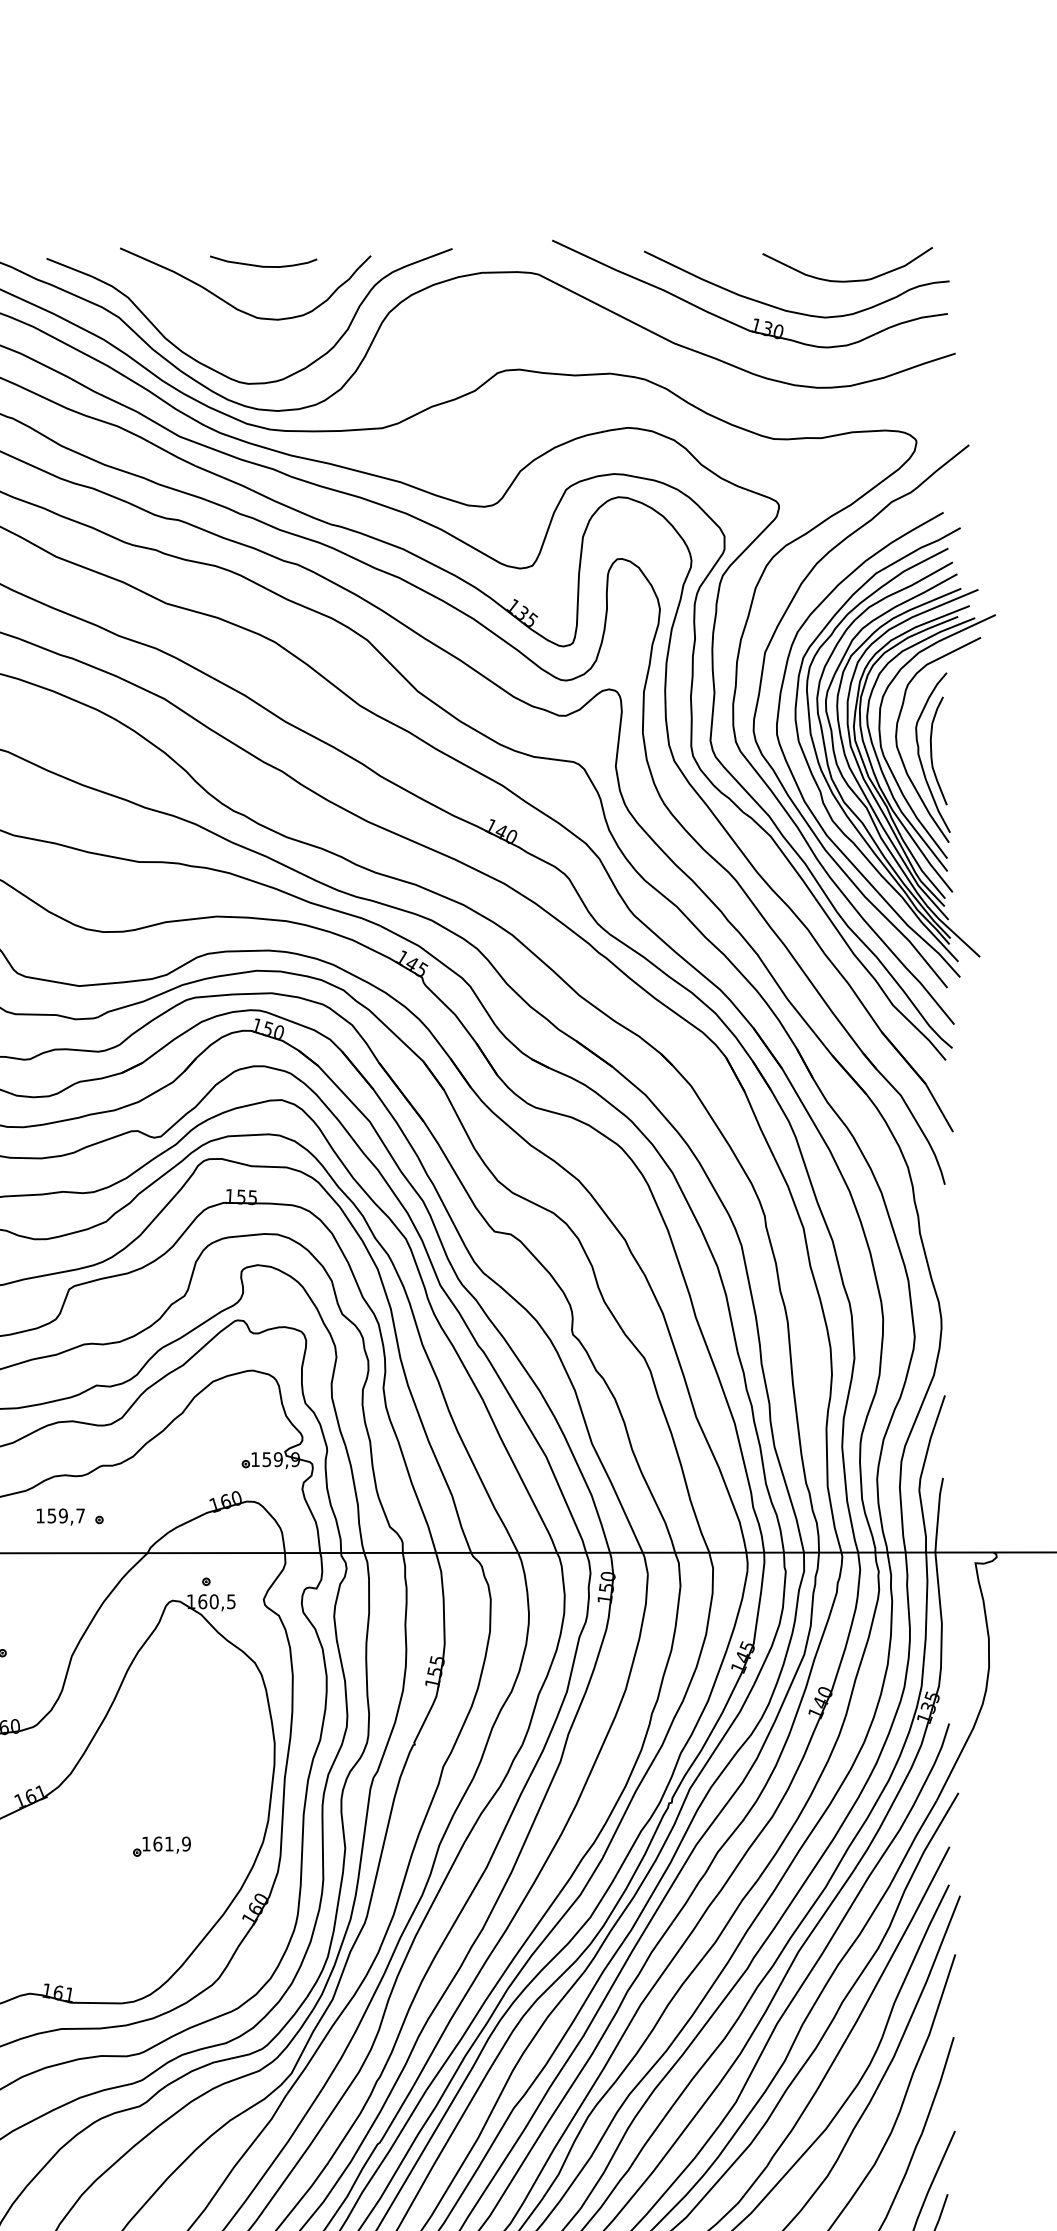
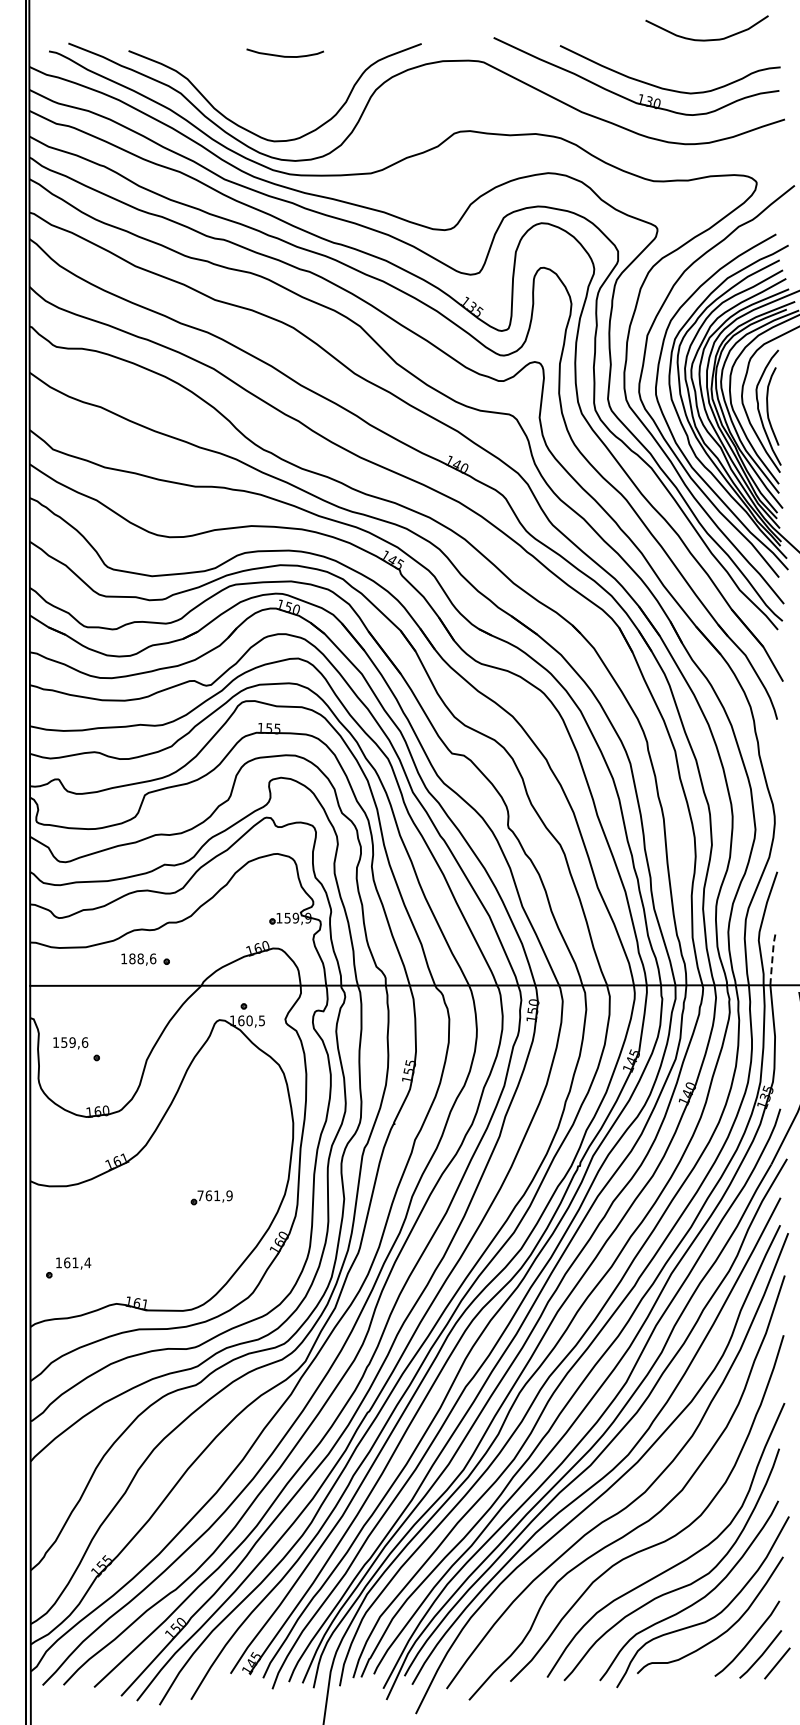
curve: (846, 280) -> (706, 39), moved
curve: (233, 305) -> (263, 84), removed
line: (938, 1514) -> (772, 957), solid -> dashed
text: (65, 1515) -> (142, 958), 159,7 -> 188,6
text: (146, 1843) -> (200, 1195), 161,9 -> 761,9

